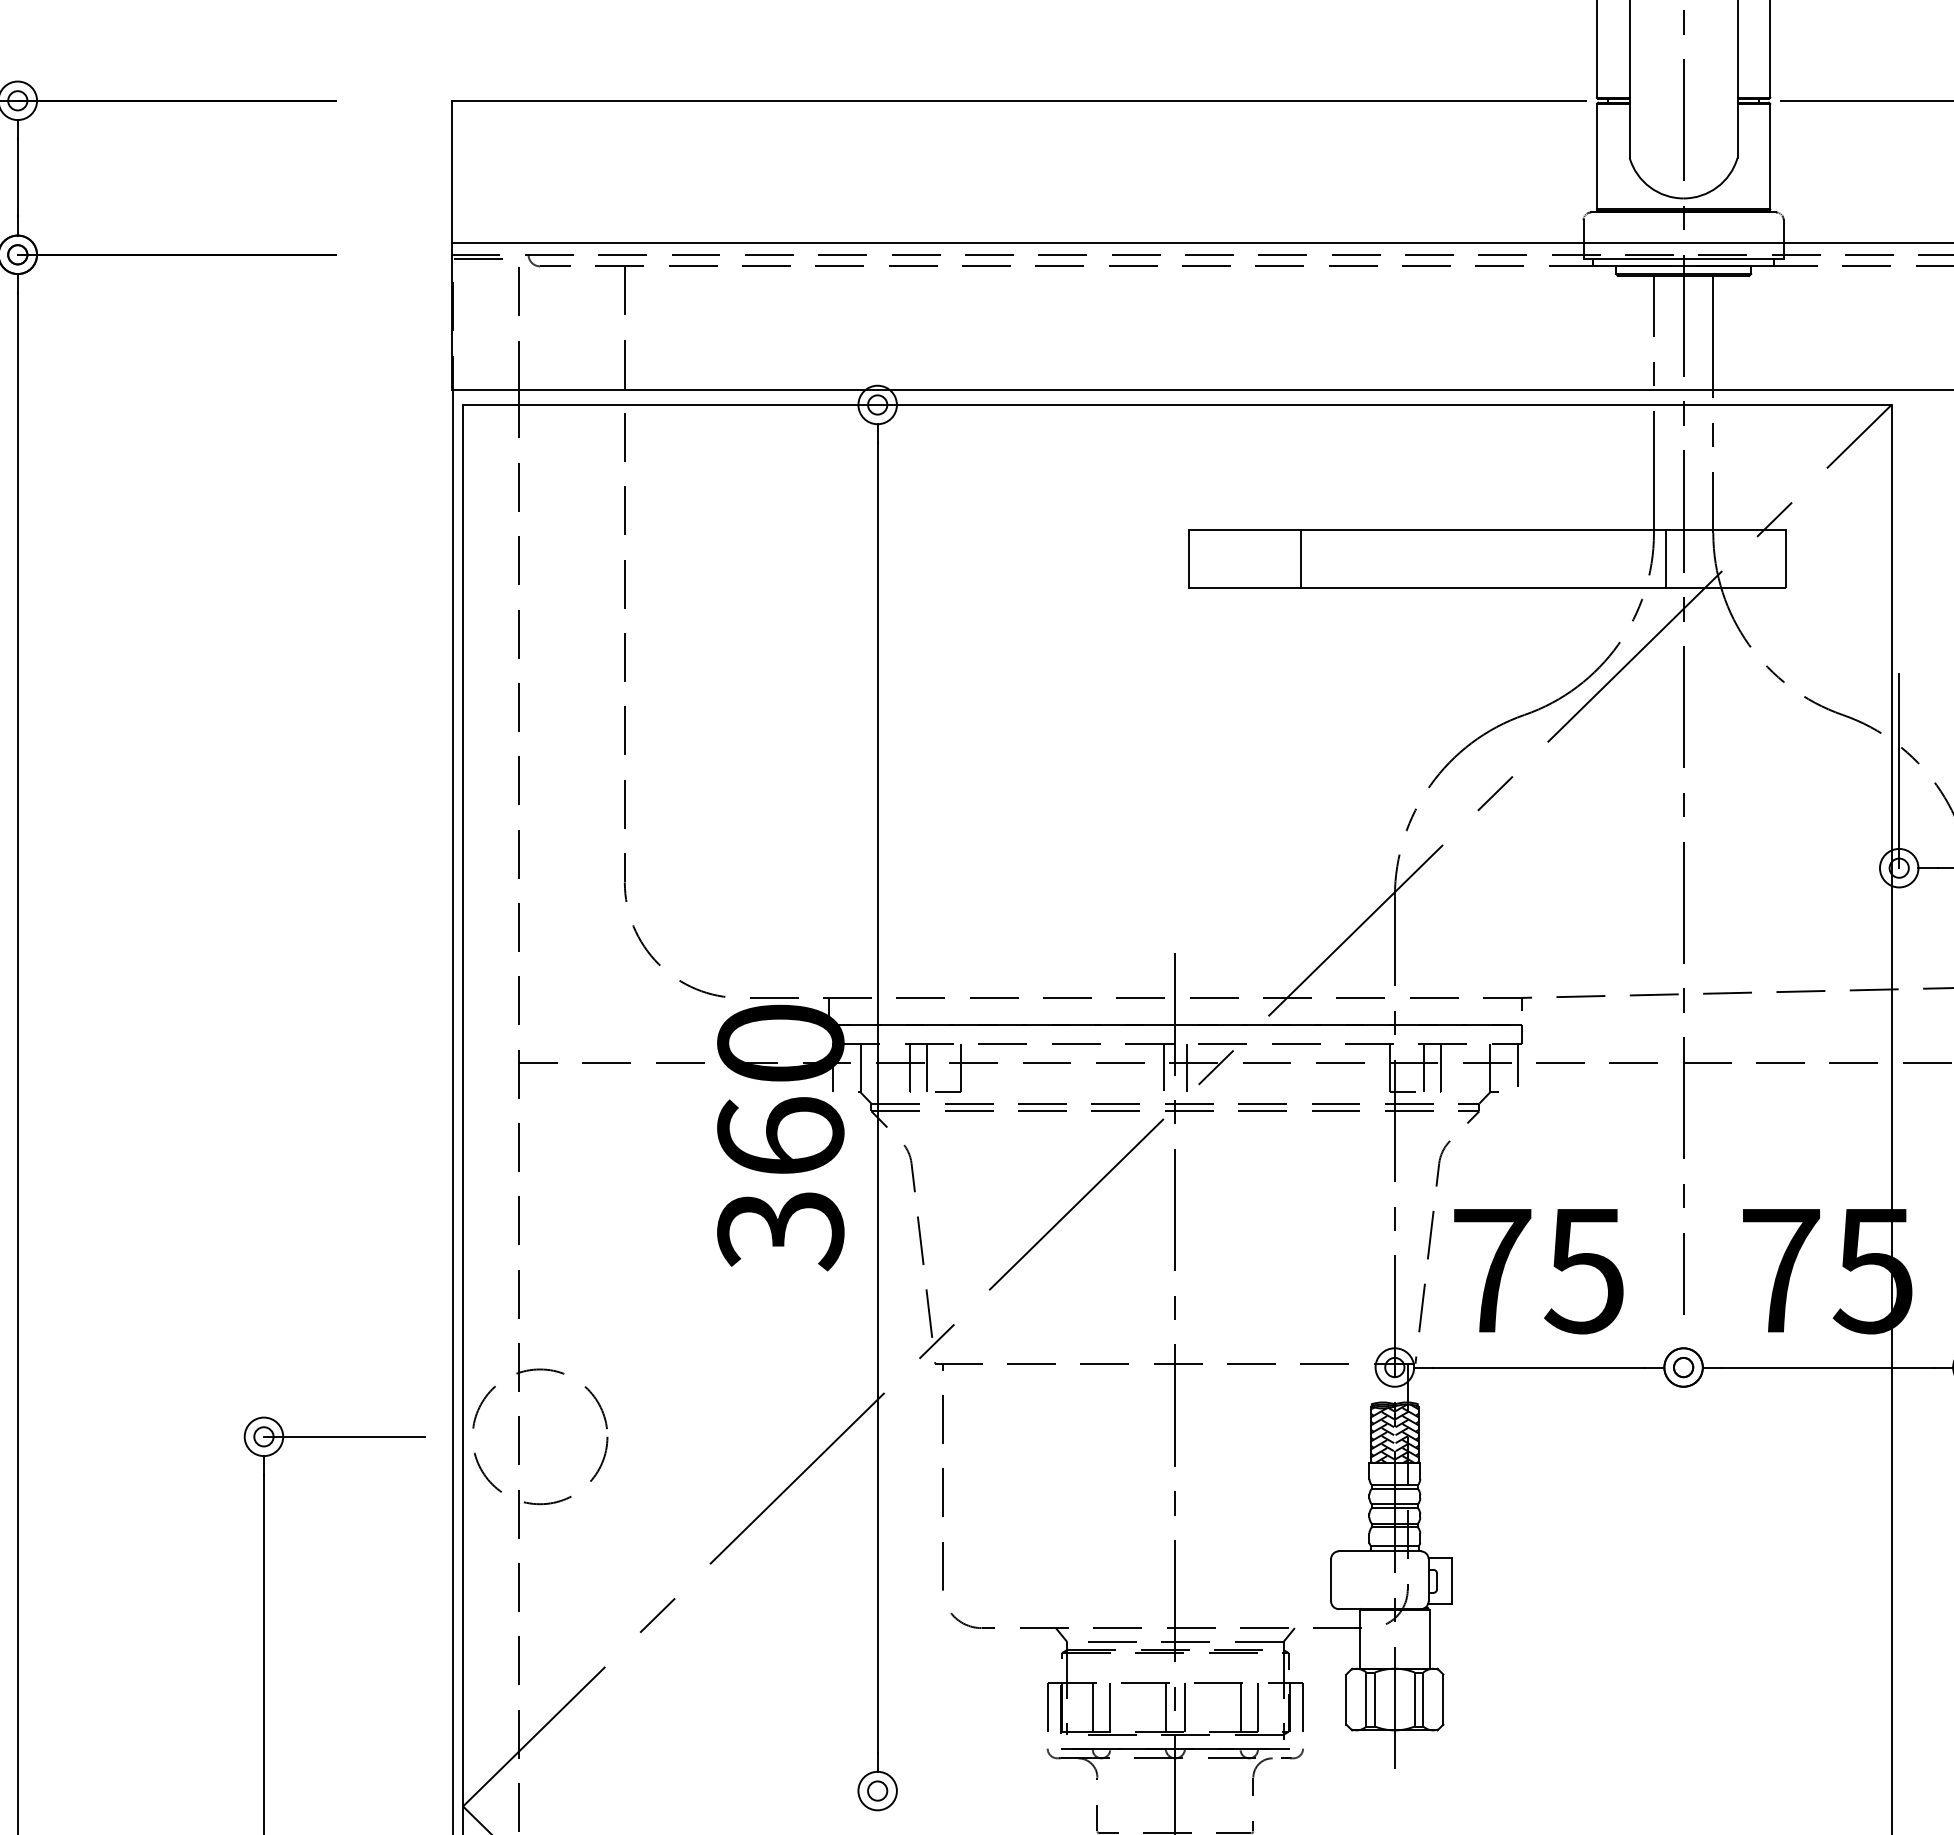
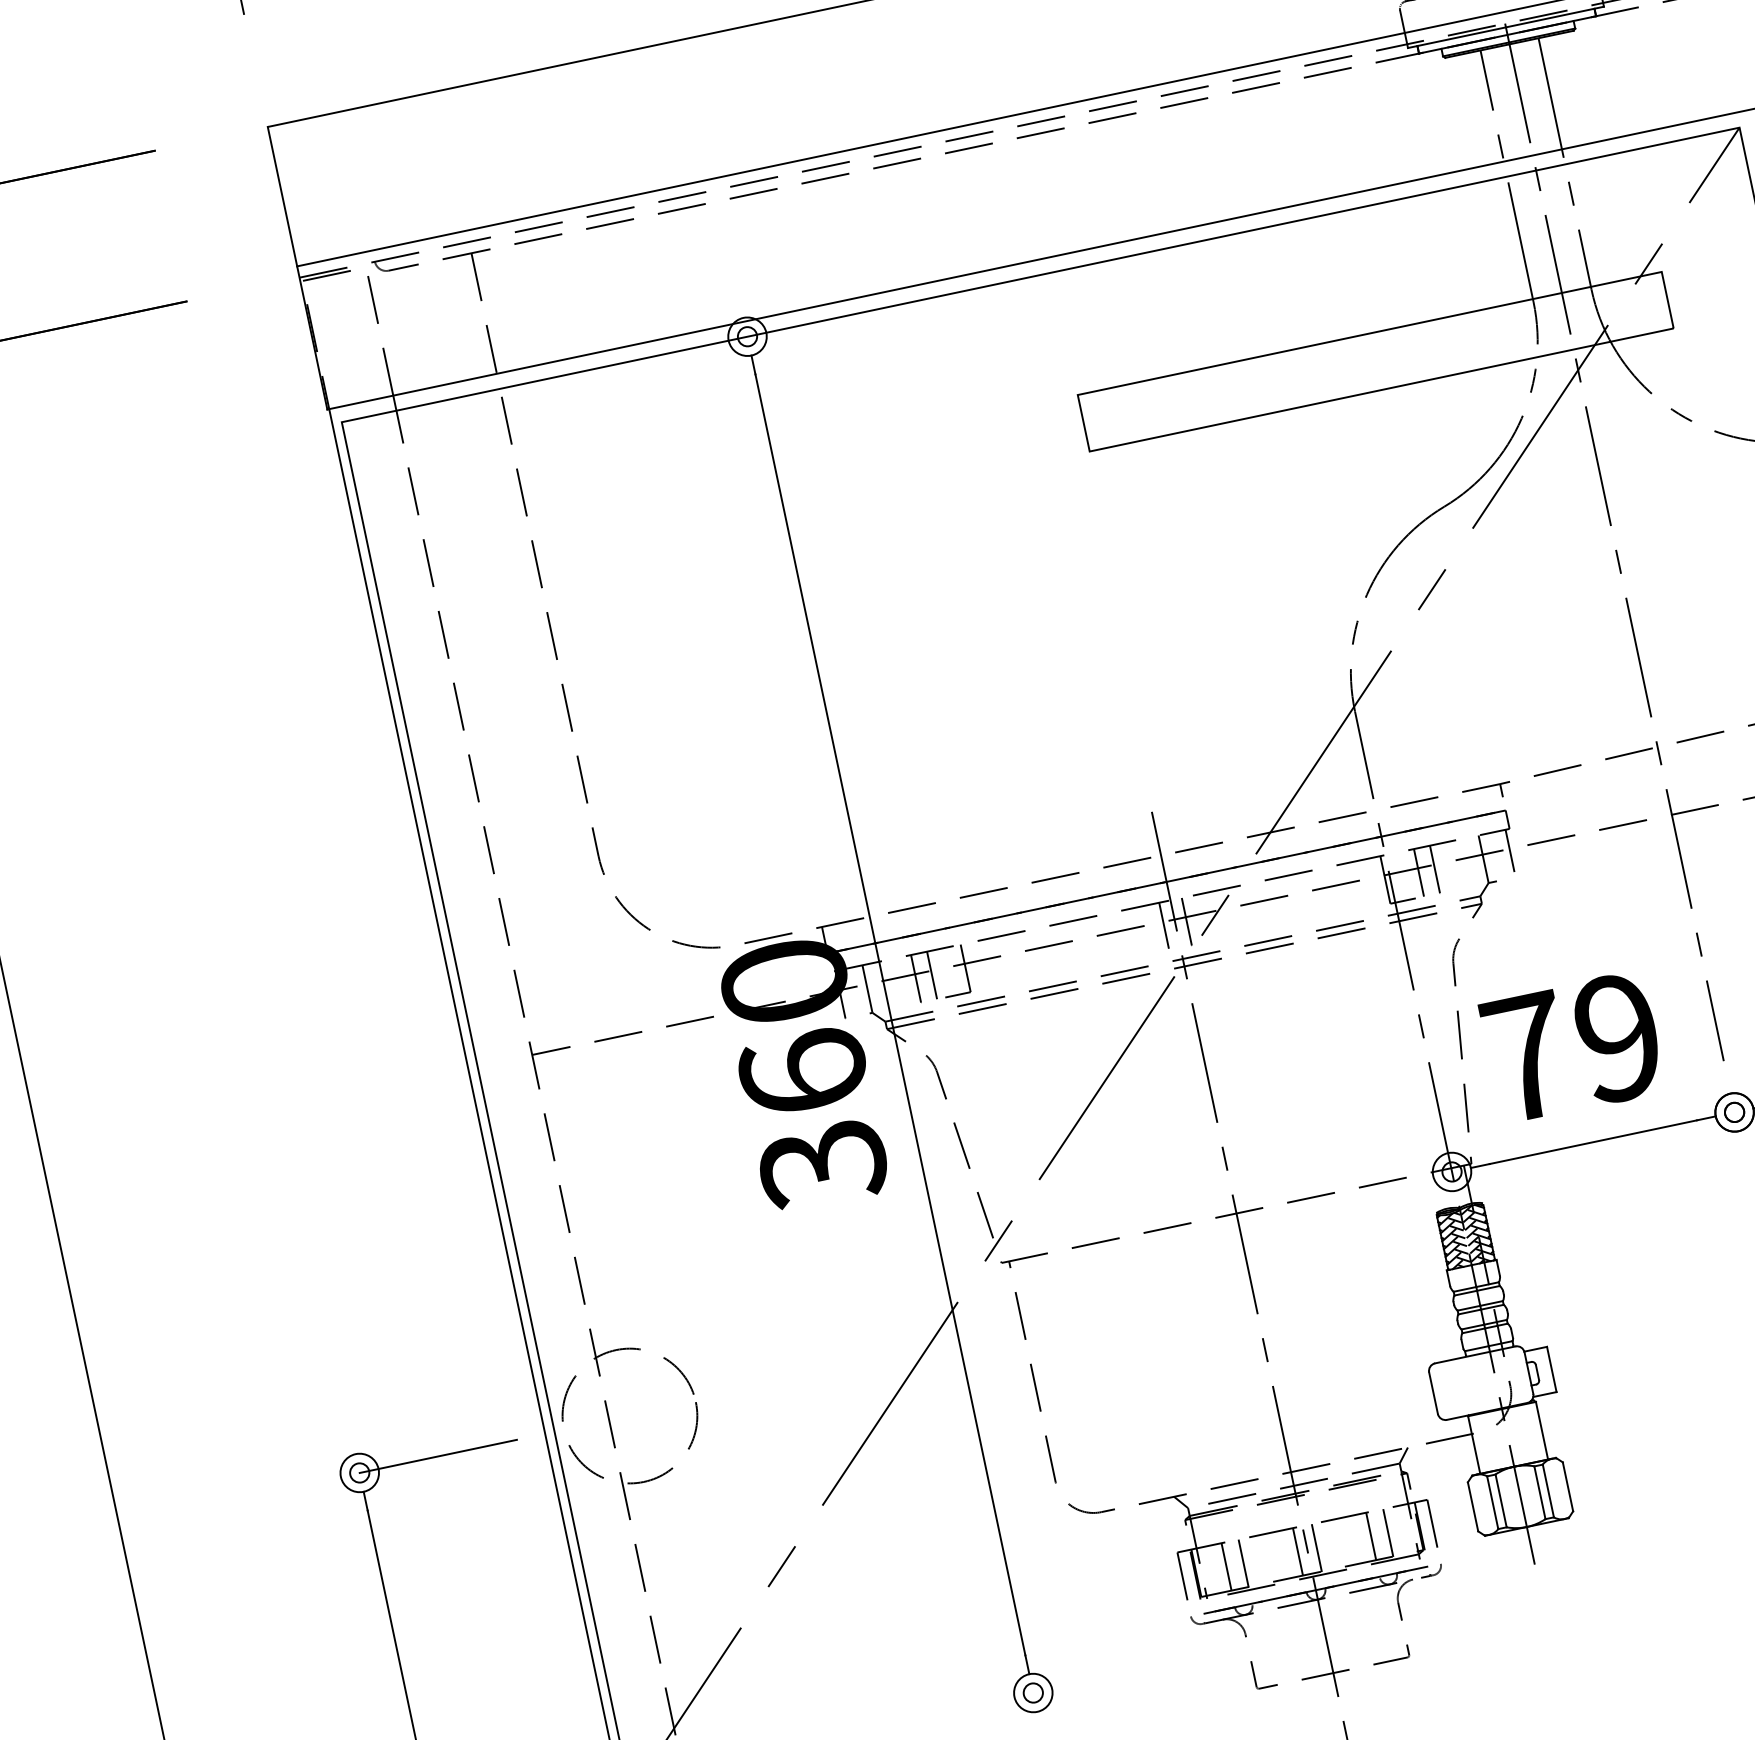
line: (1300, 558) -> (1192, 399), removed
line: (1666, 558) -> (1551, 324), removed
text: (1583, 1270) -> (1616, 1038), 75 -> 79

